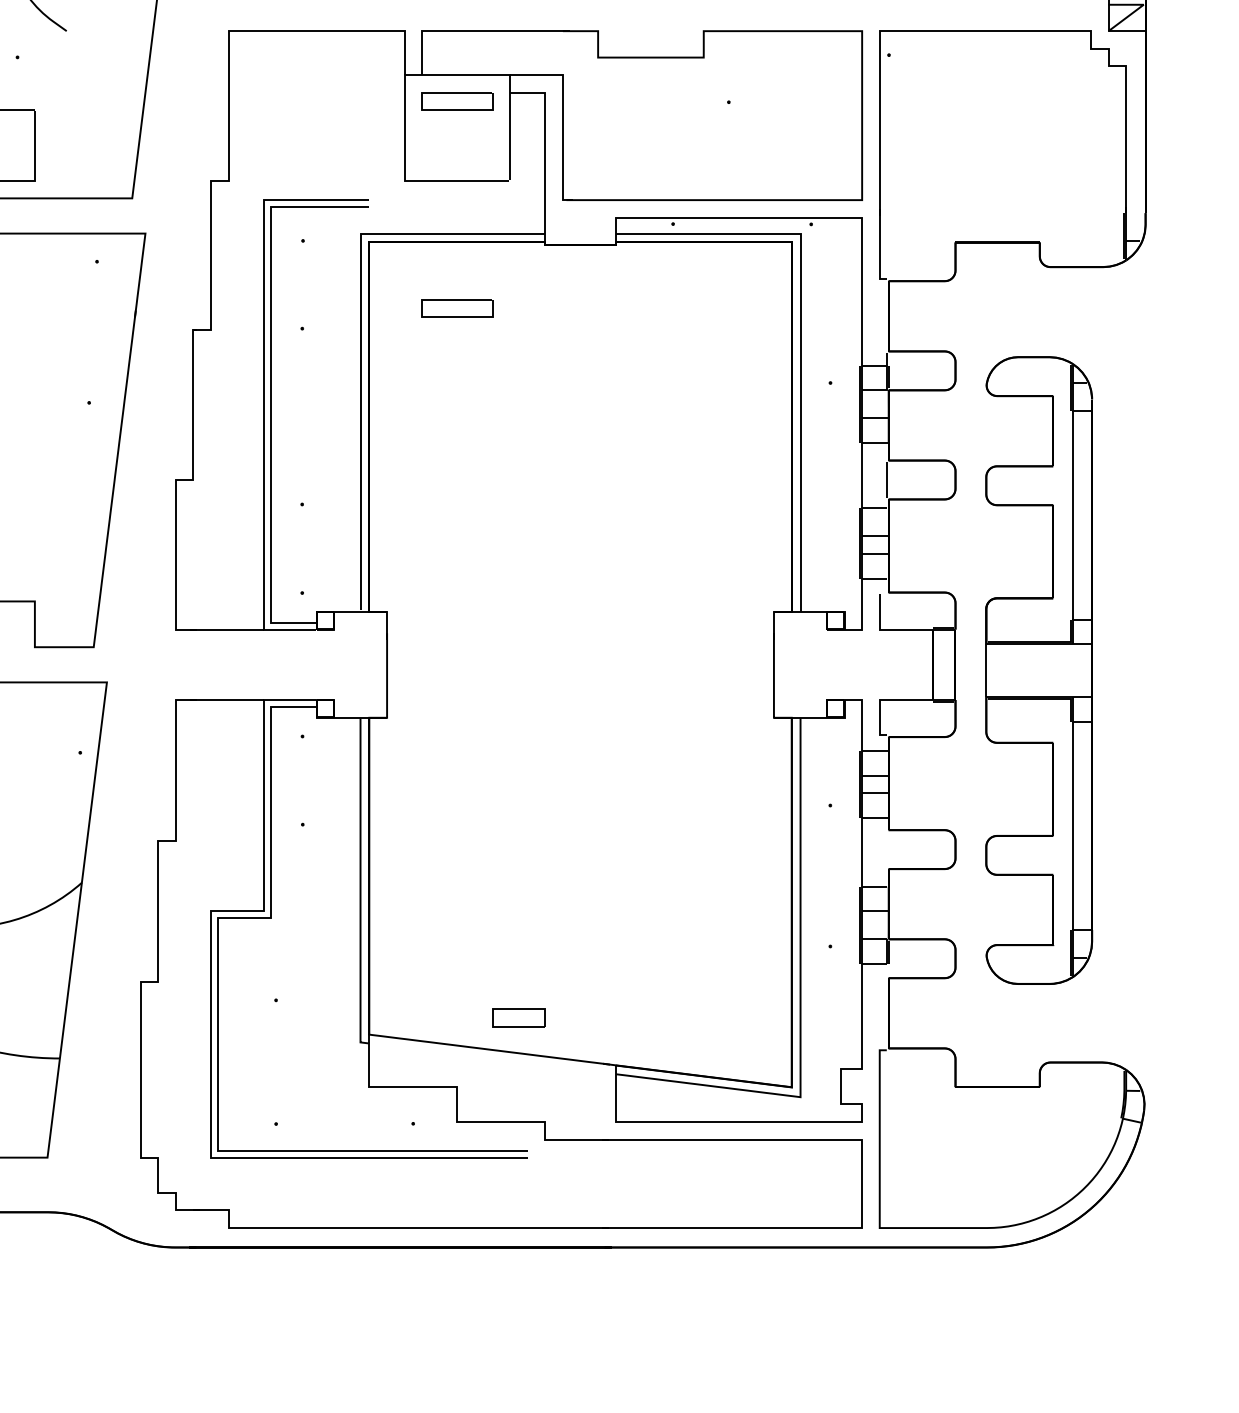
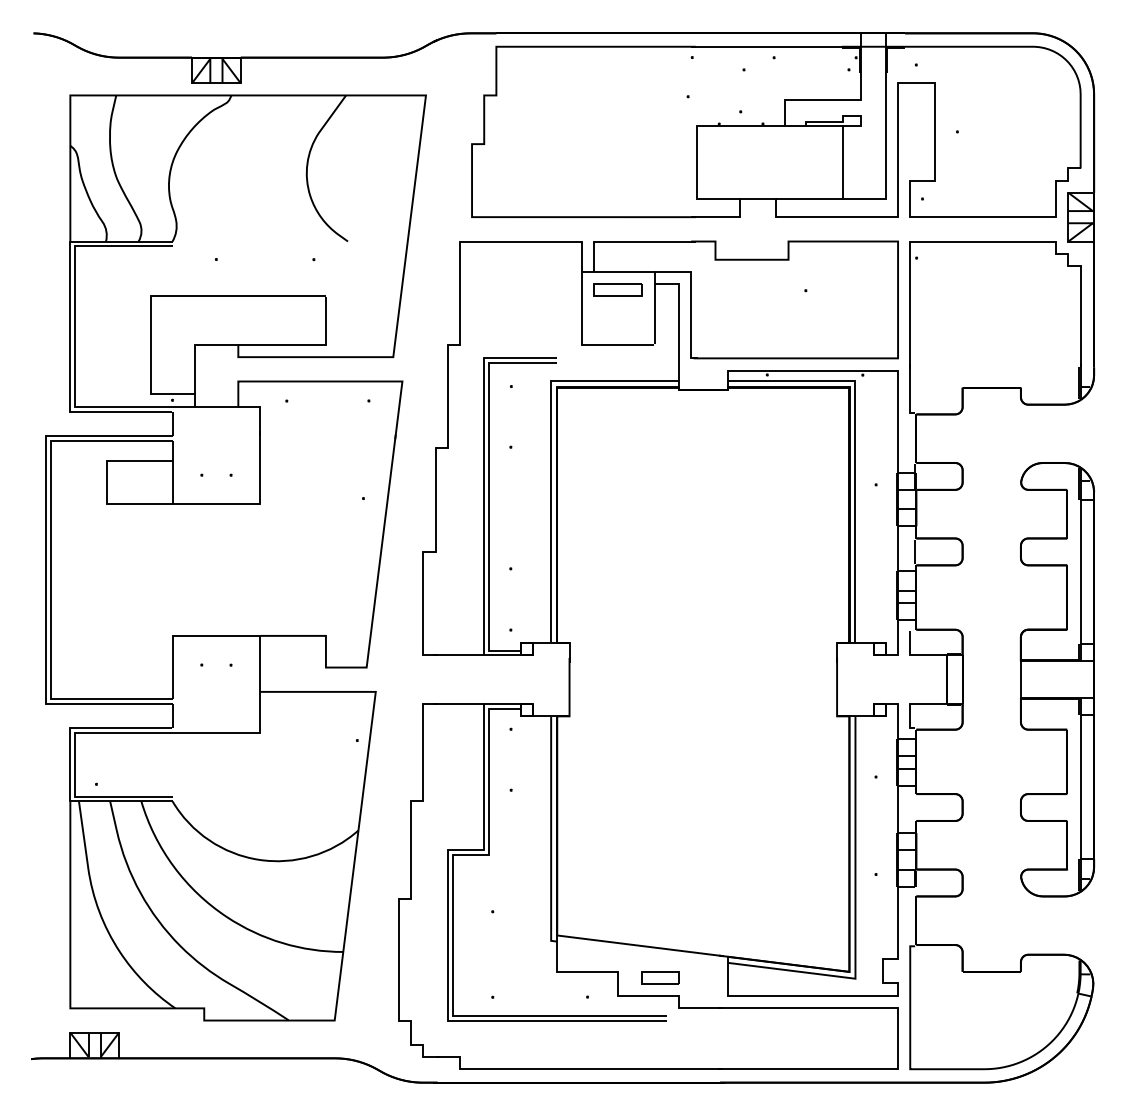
curve: (456, 300) -> (617, 427), removed
part: (1039, 670) -> (1057, 679), moved
curve: (518, 1010) -> (660, 972), moved

